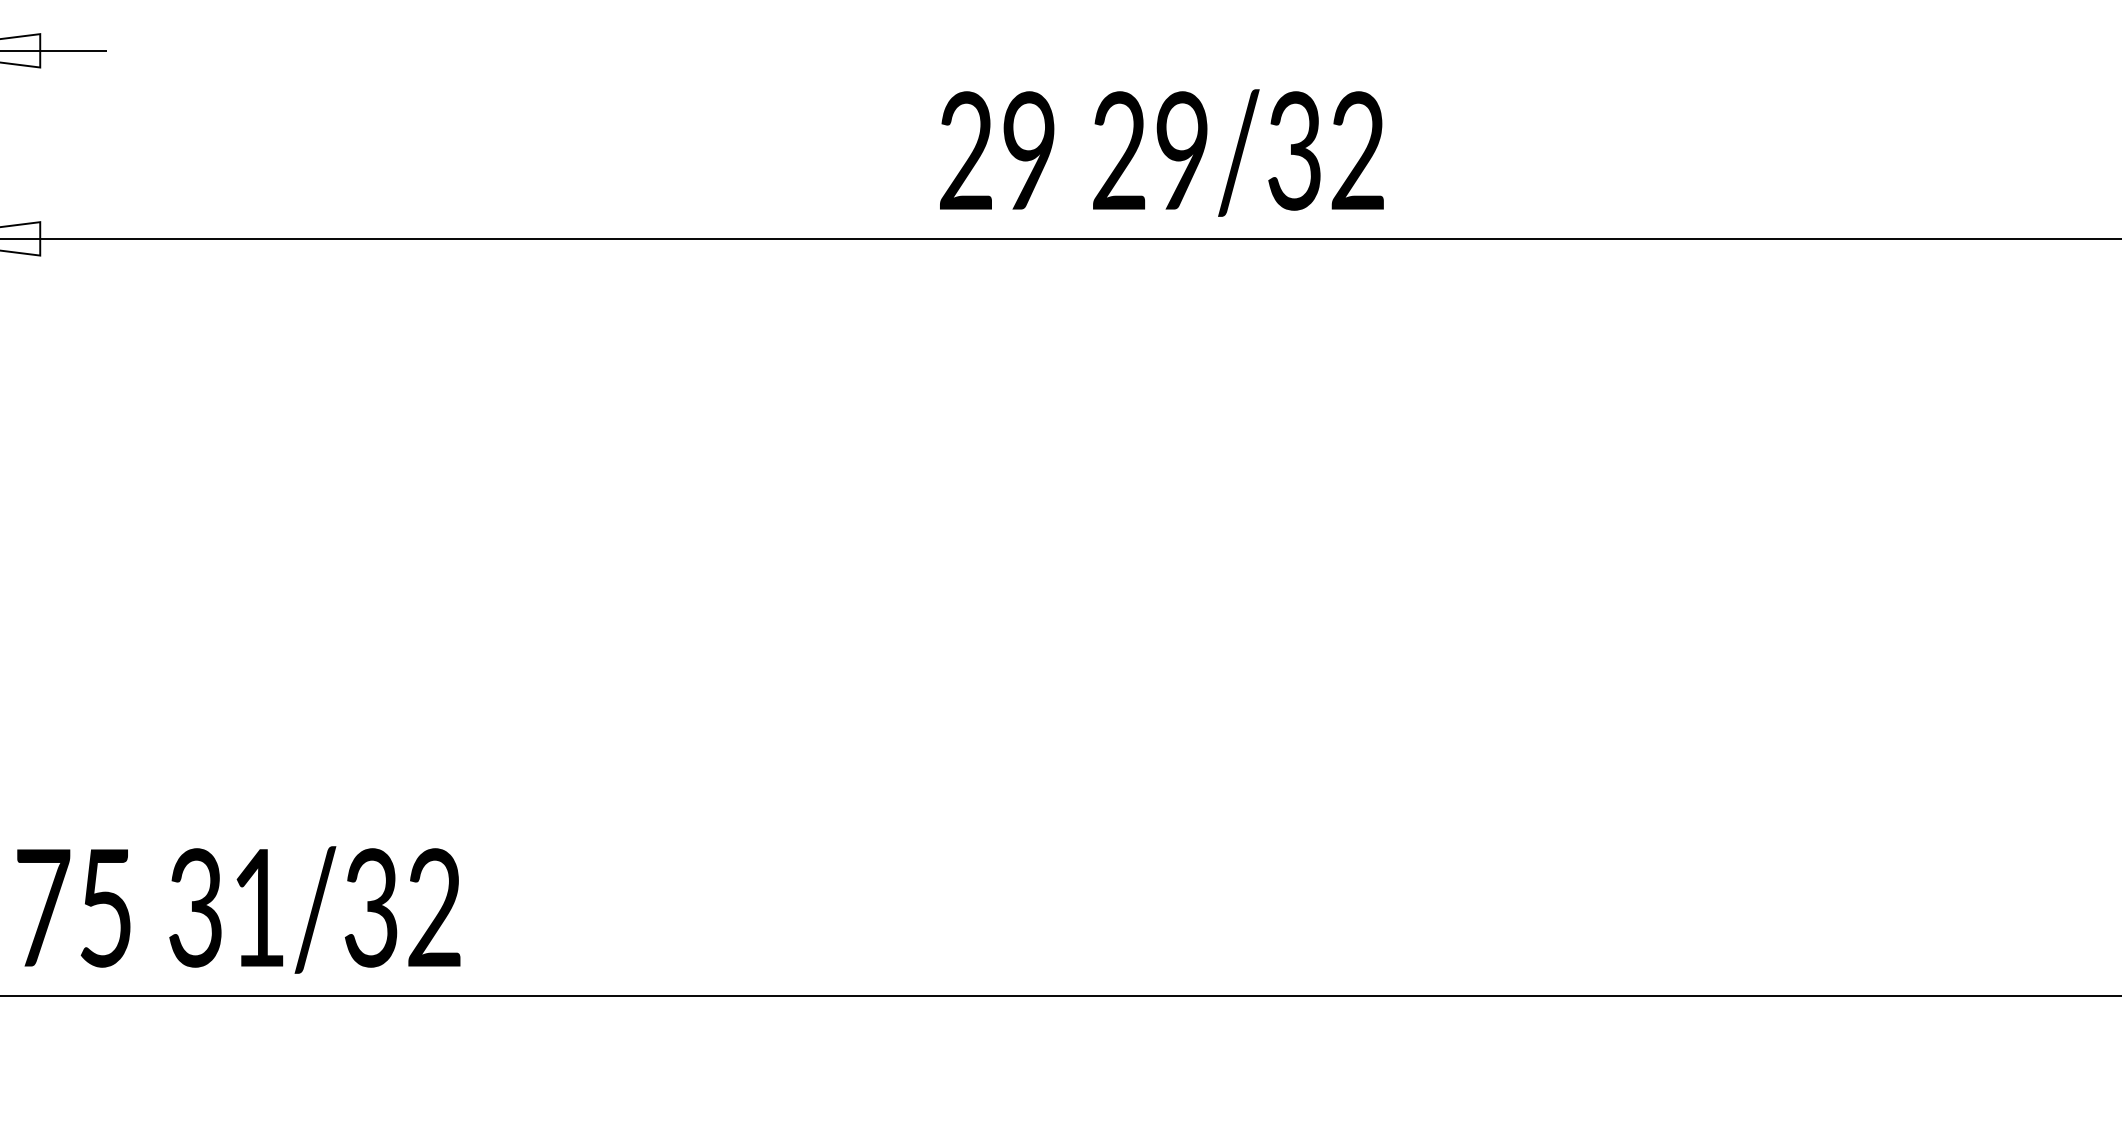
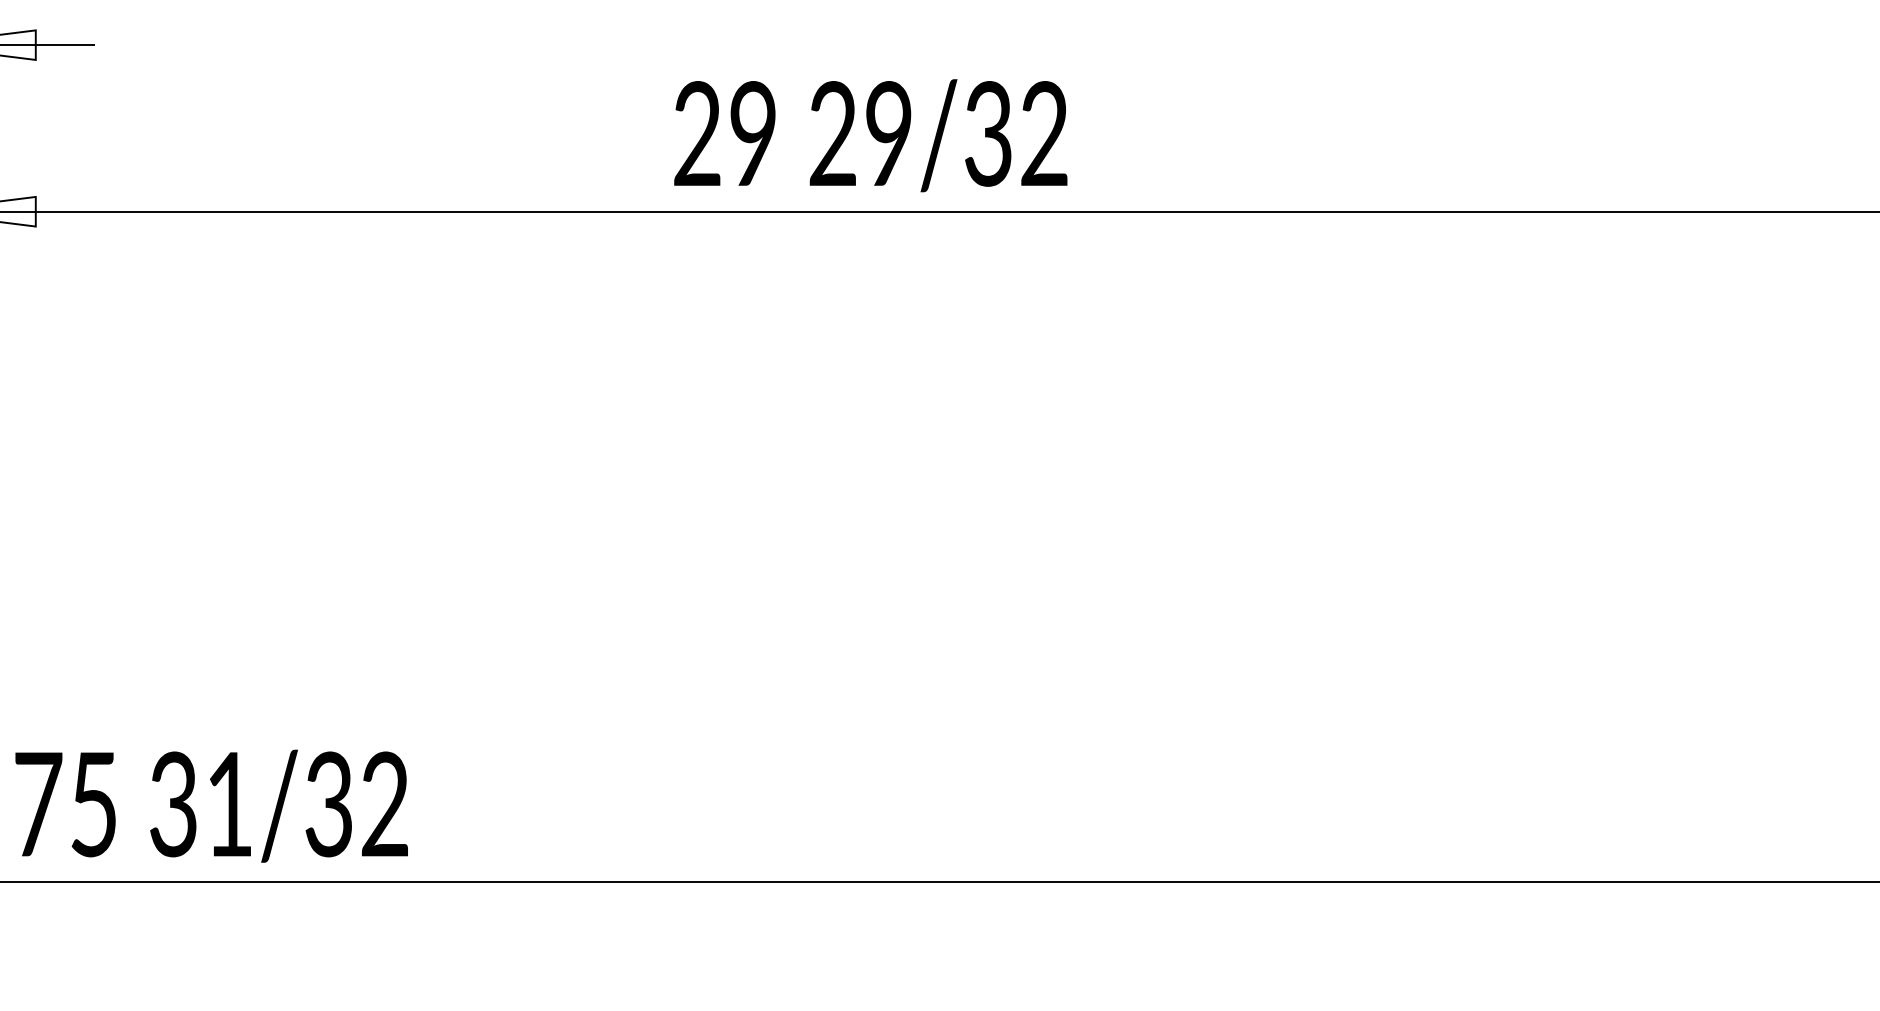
text: (1161, 152) -> (870, 135), moved

